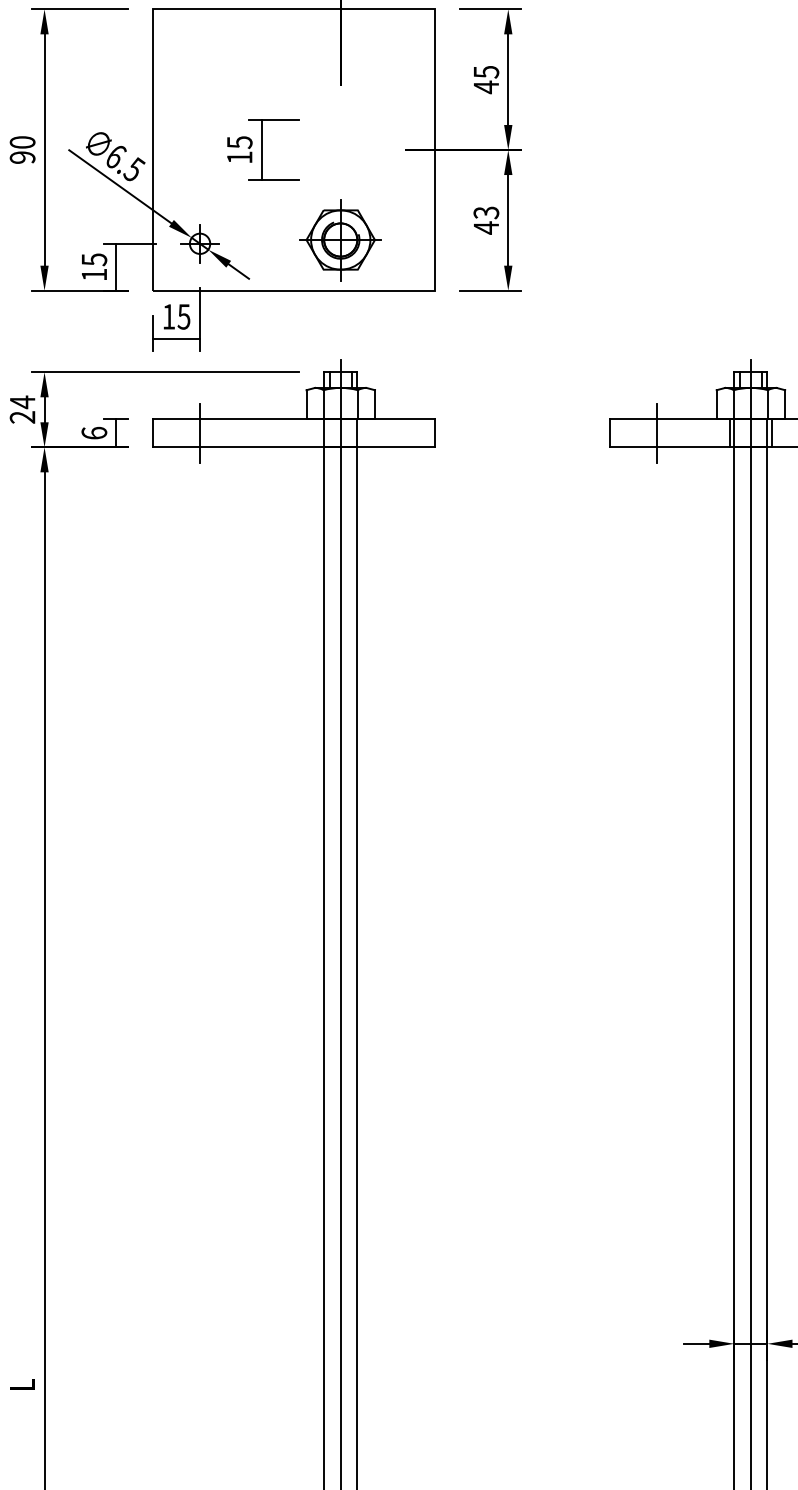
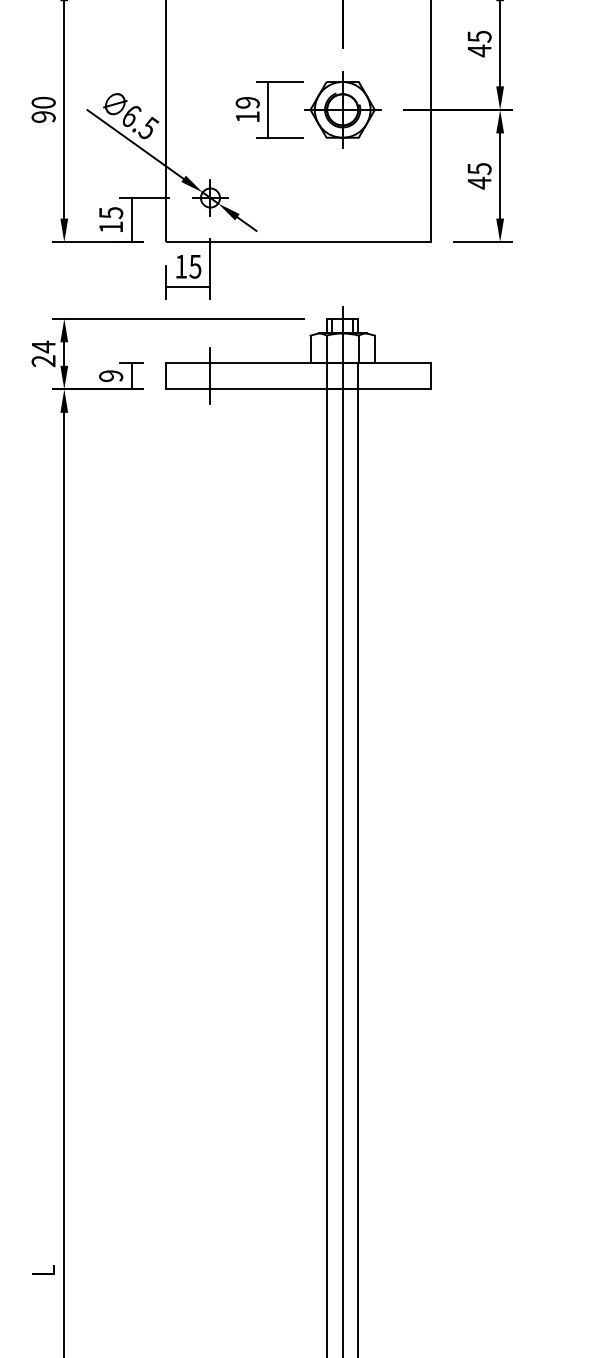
text: (239, 142) -> (247, 102), 15 -> 19
text: (485, 212) -> (478, 168), 43 -> 45
part: (340, 240) -> (342, 110), moved
text: (94, 432) -> (111, 375), 6 -> 9

